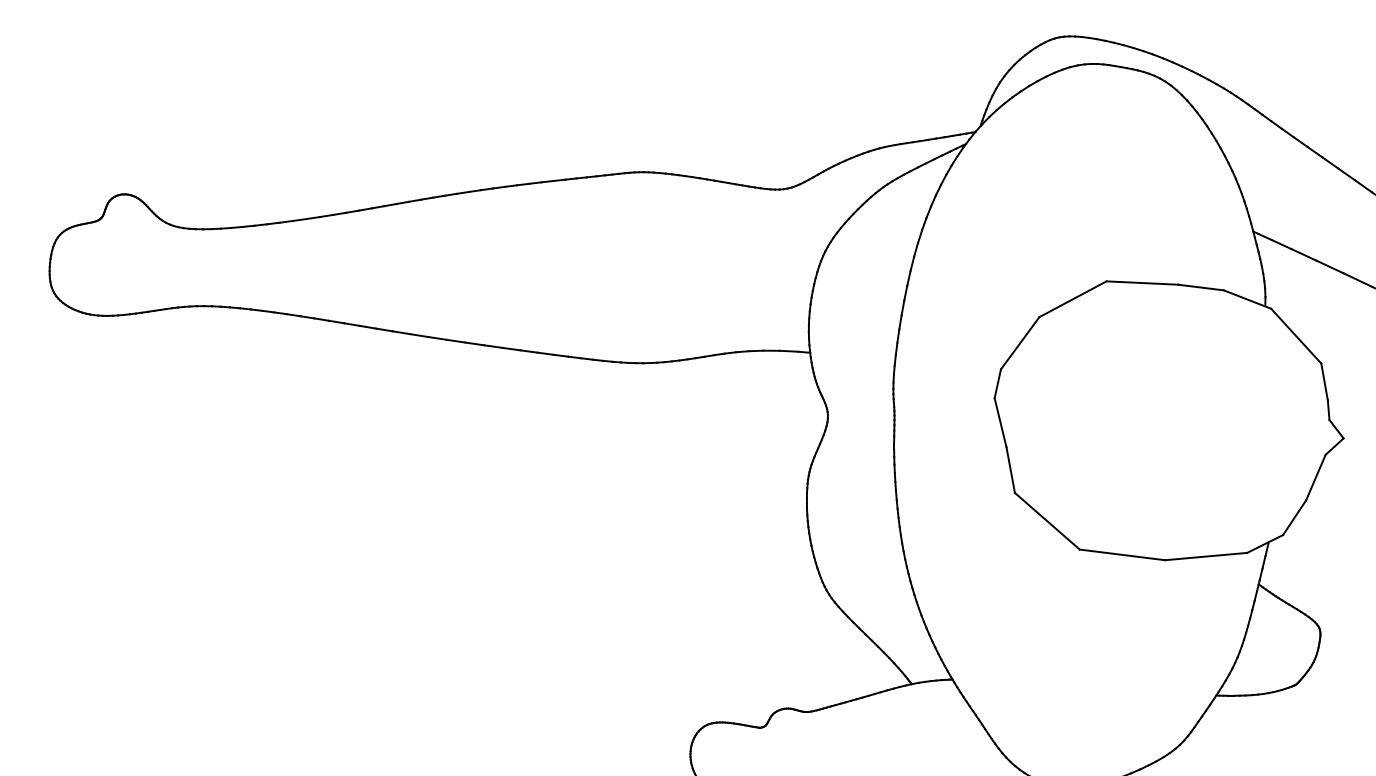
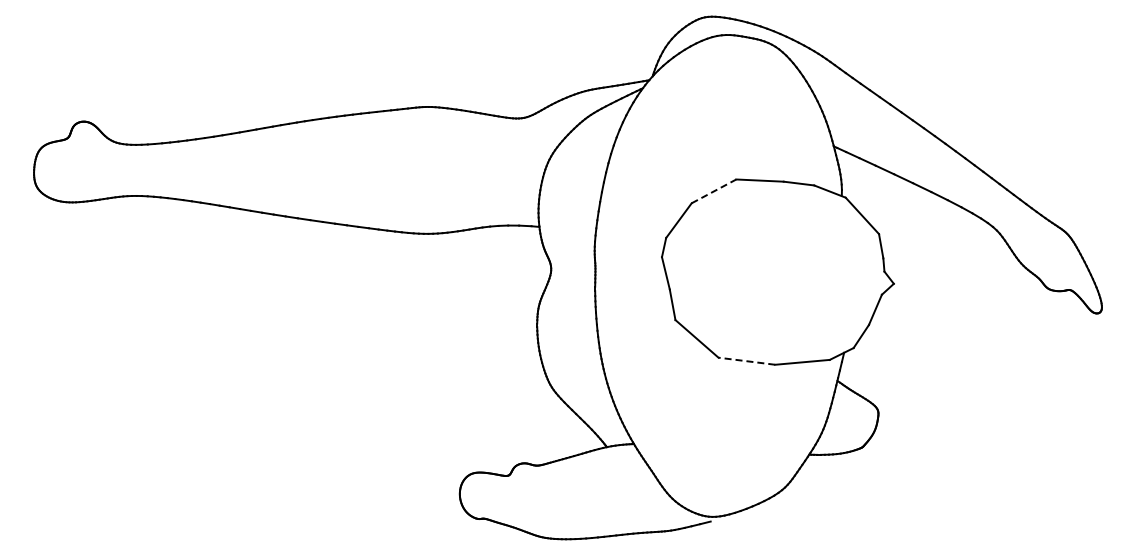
line: (1073, 299) -> (714, 191), solid -> dashed
line: (1121, 555) -> (746, 361), solid -> dashed

